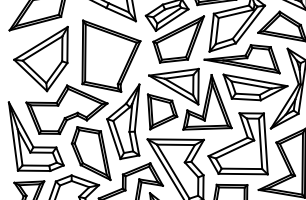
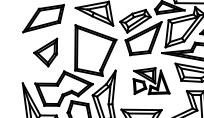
part: (40, 58) -> (45, 52), size x0.6
part: (189, 98) -> (151, 80), size x0.6

